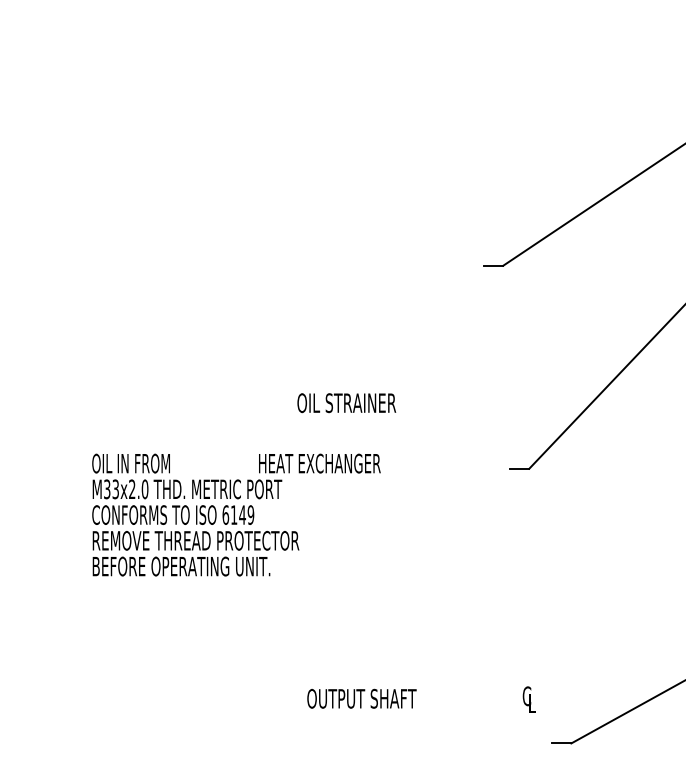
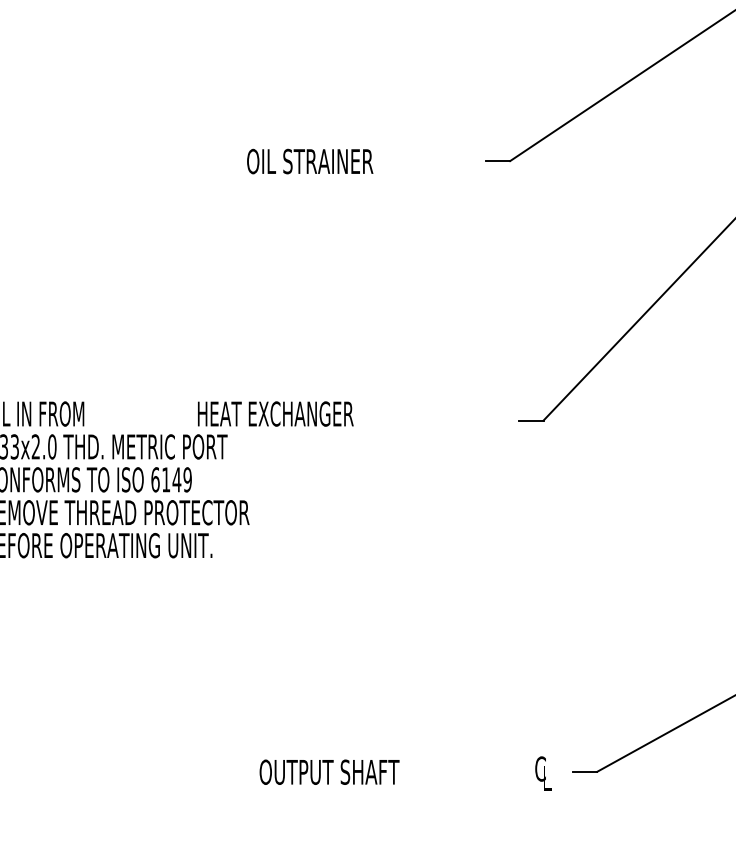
text: (346, 403) -> (309, 162), moved
text: (421, 699) -> (405, 773), moved

